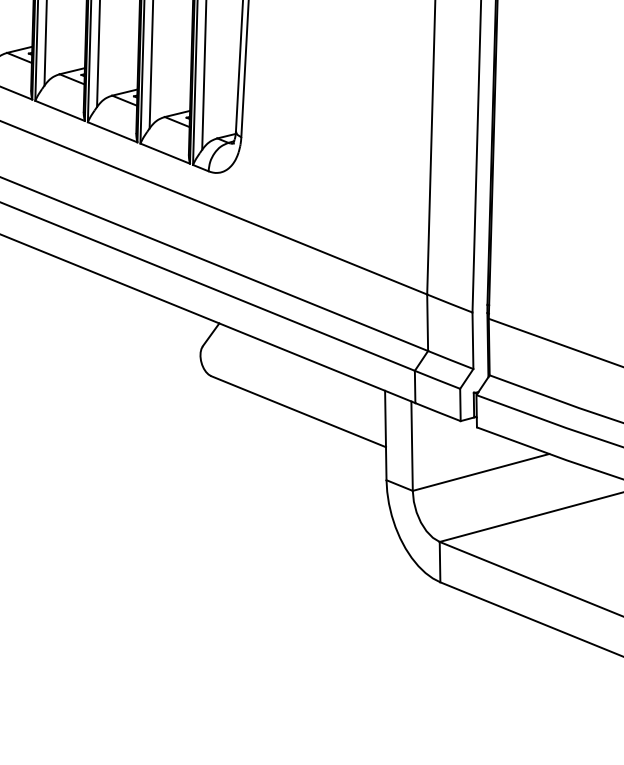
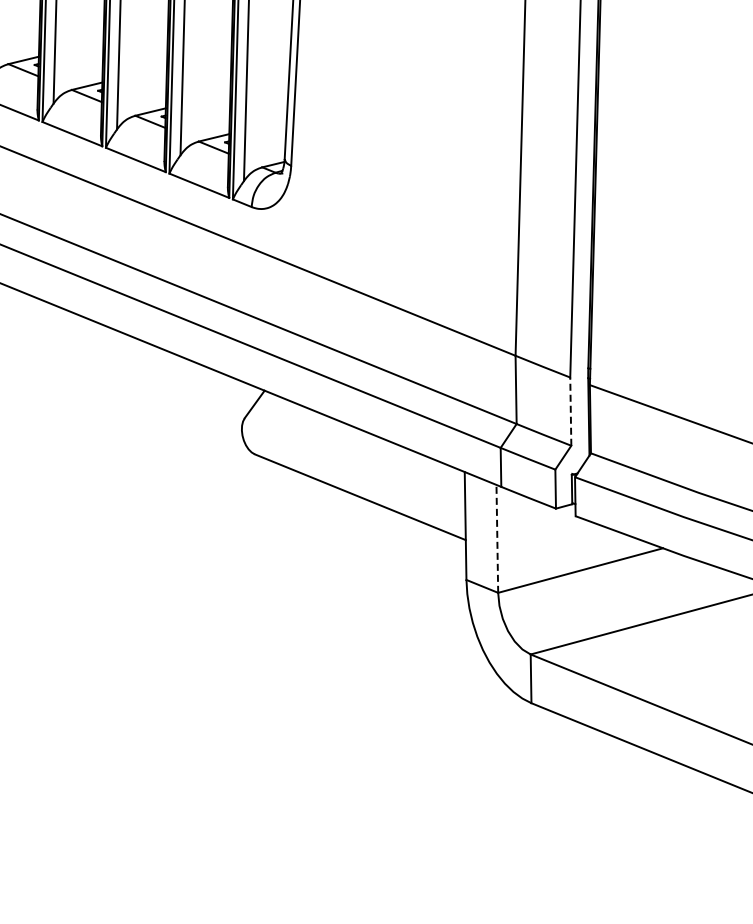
line: (472, 340) -> (570, 411), solid -> dashed
line: (412, 445) -> (497, 538), solid -> dashed

